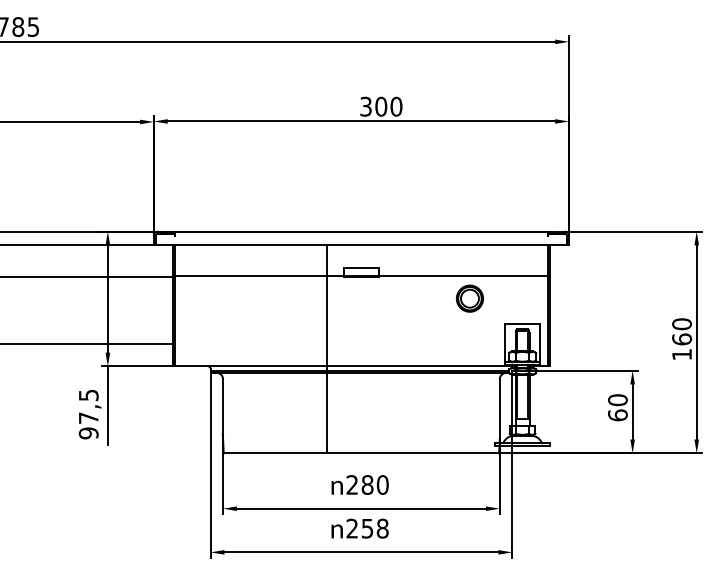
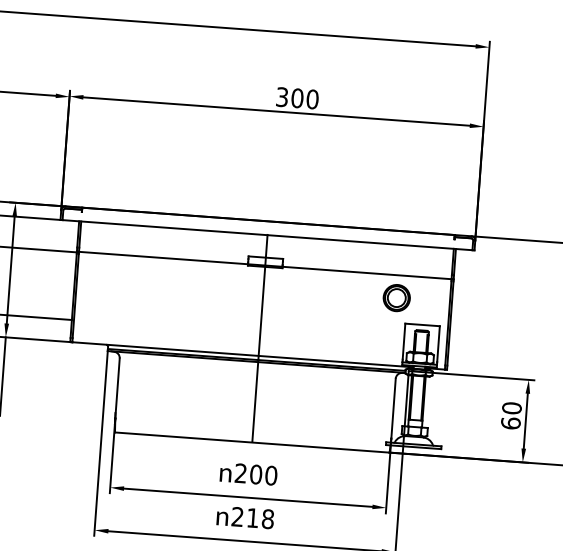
part: (469, 298) -> (396, 297), moved
line: (327, 348) -> (260, 337), moved
text: (367, 484) -> (256, 474), 280 -> 200
text: (367, 528) -> (252, 517), 258 -> 218

